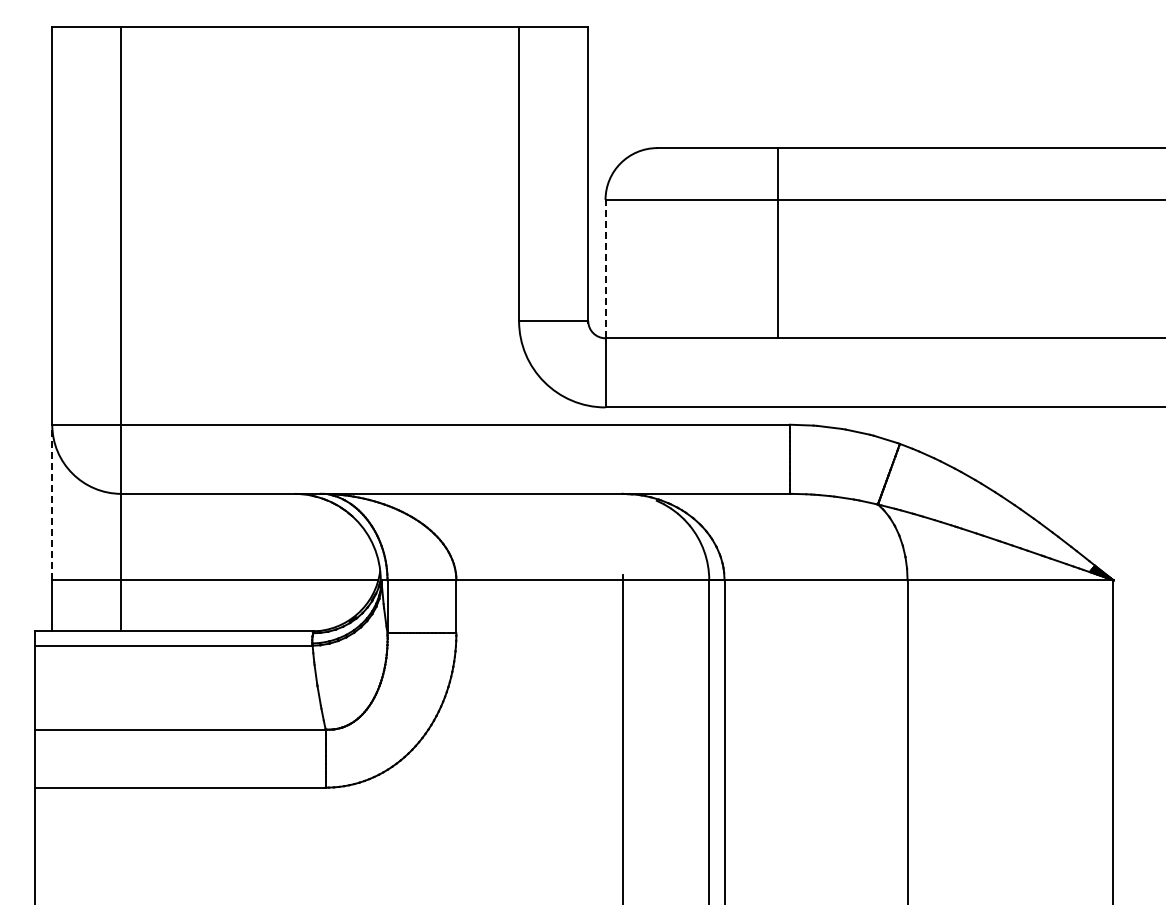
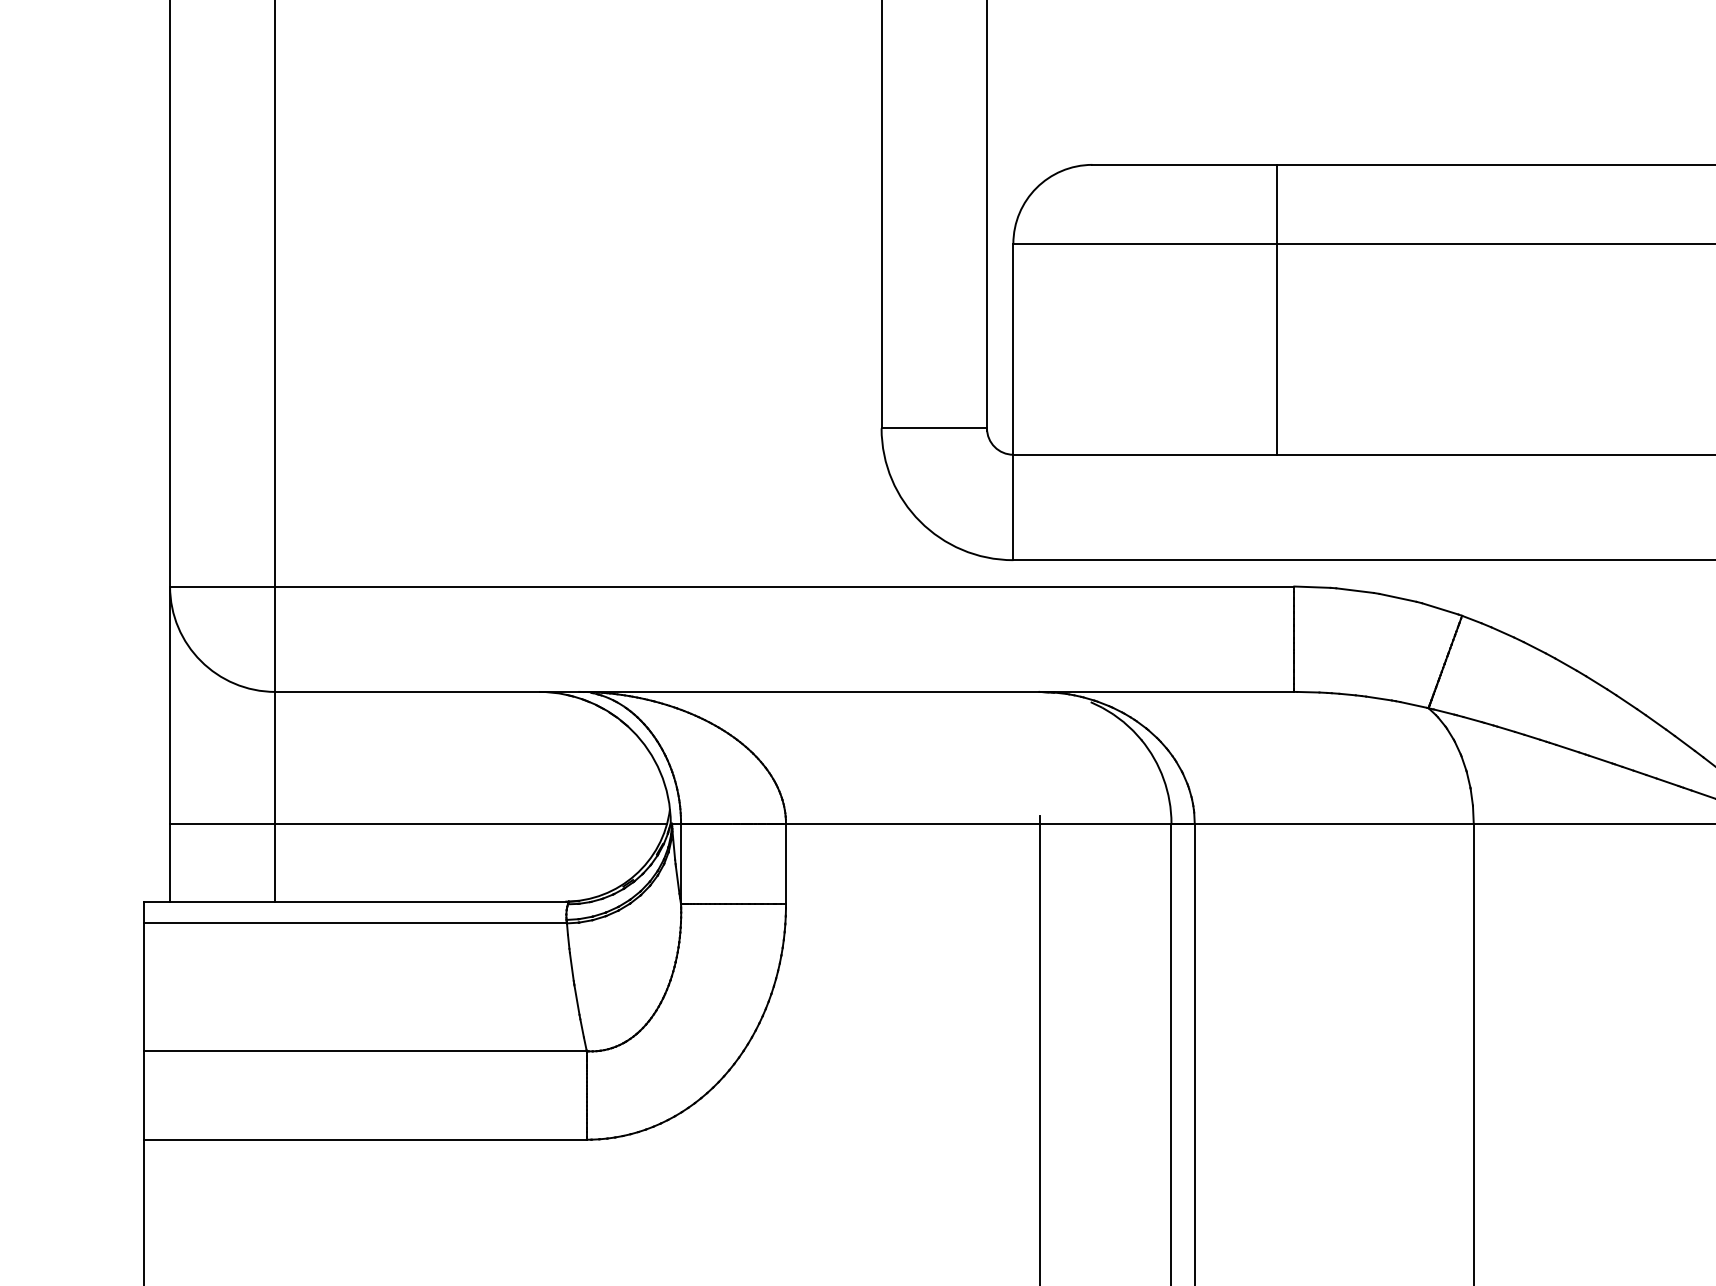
line: (605, 268) -> (1013, 348), dashed -> solid
line: (52, 502) -> (170, 705), dashed -> solid

